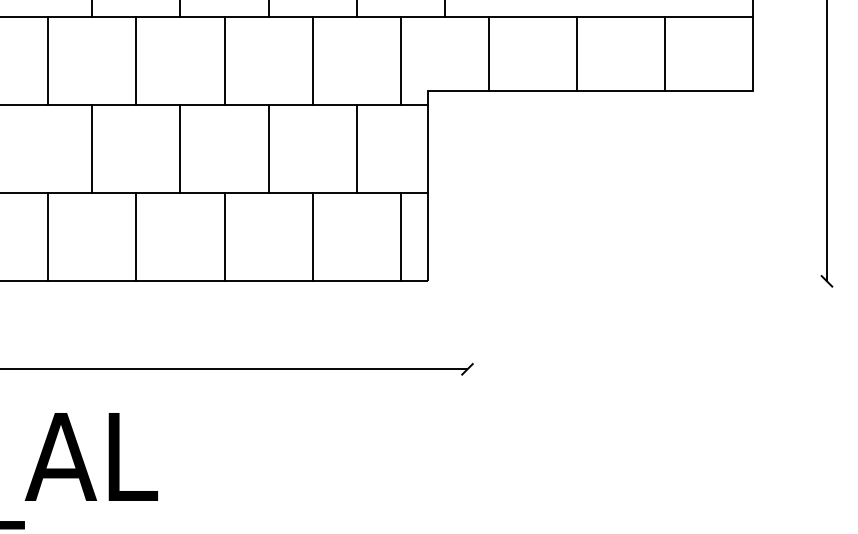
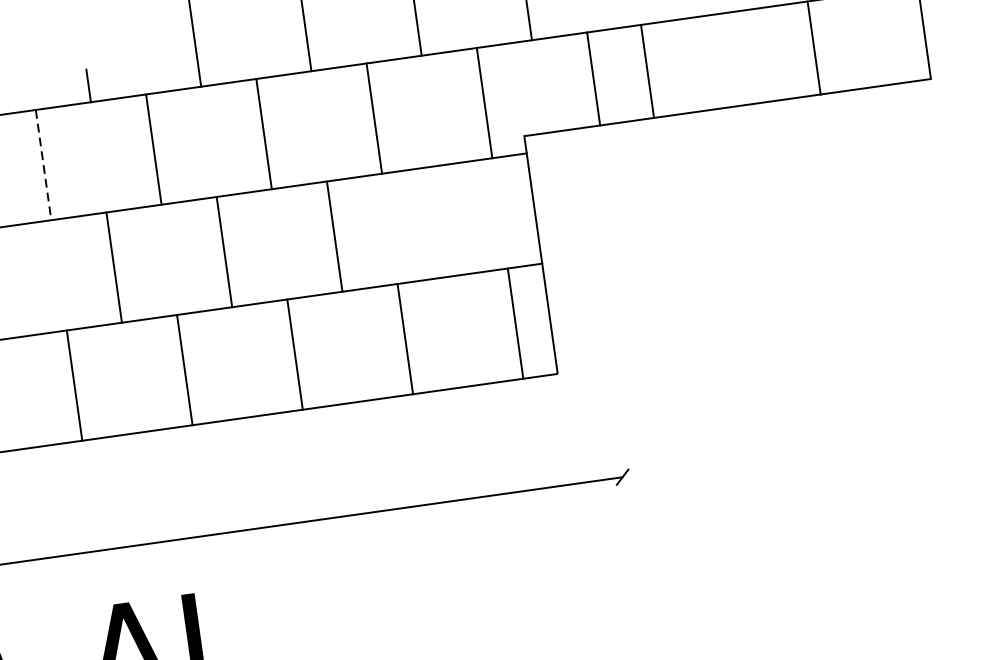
line: (576, 54) -> (647, 71), moved
line: (48, 61) -> (43, 165), solid -> dashed
line: (356, 149) -> (444, 221), removed

